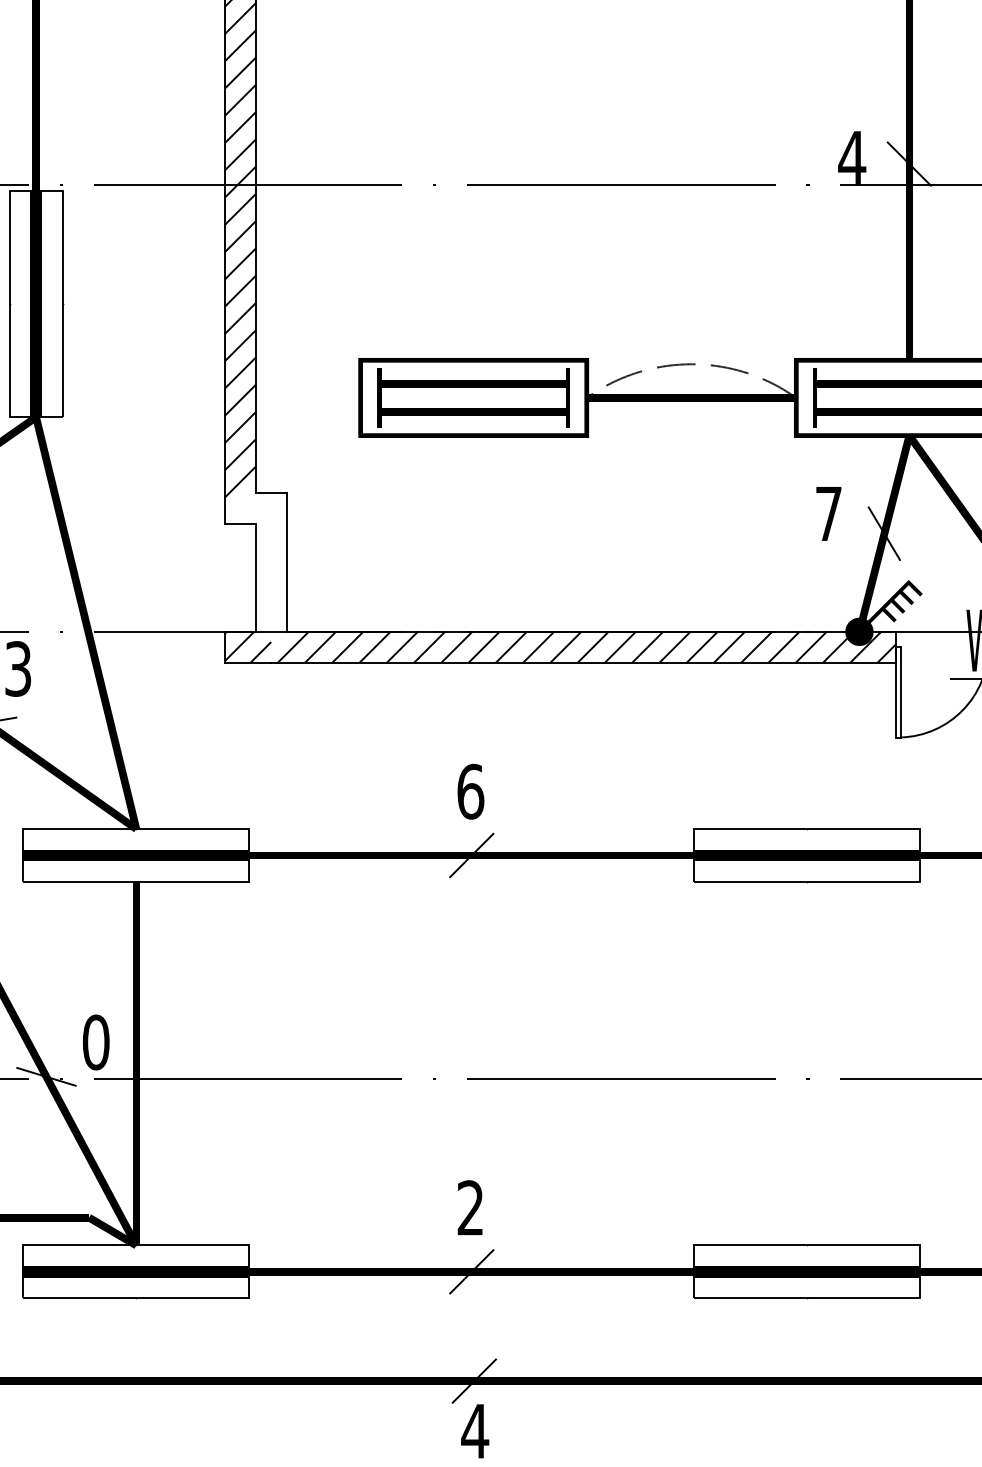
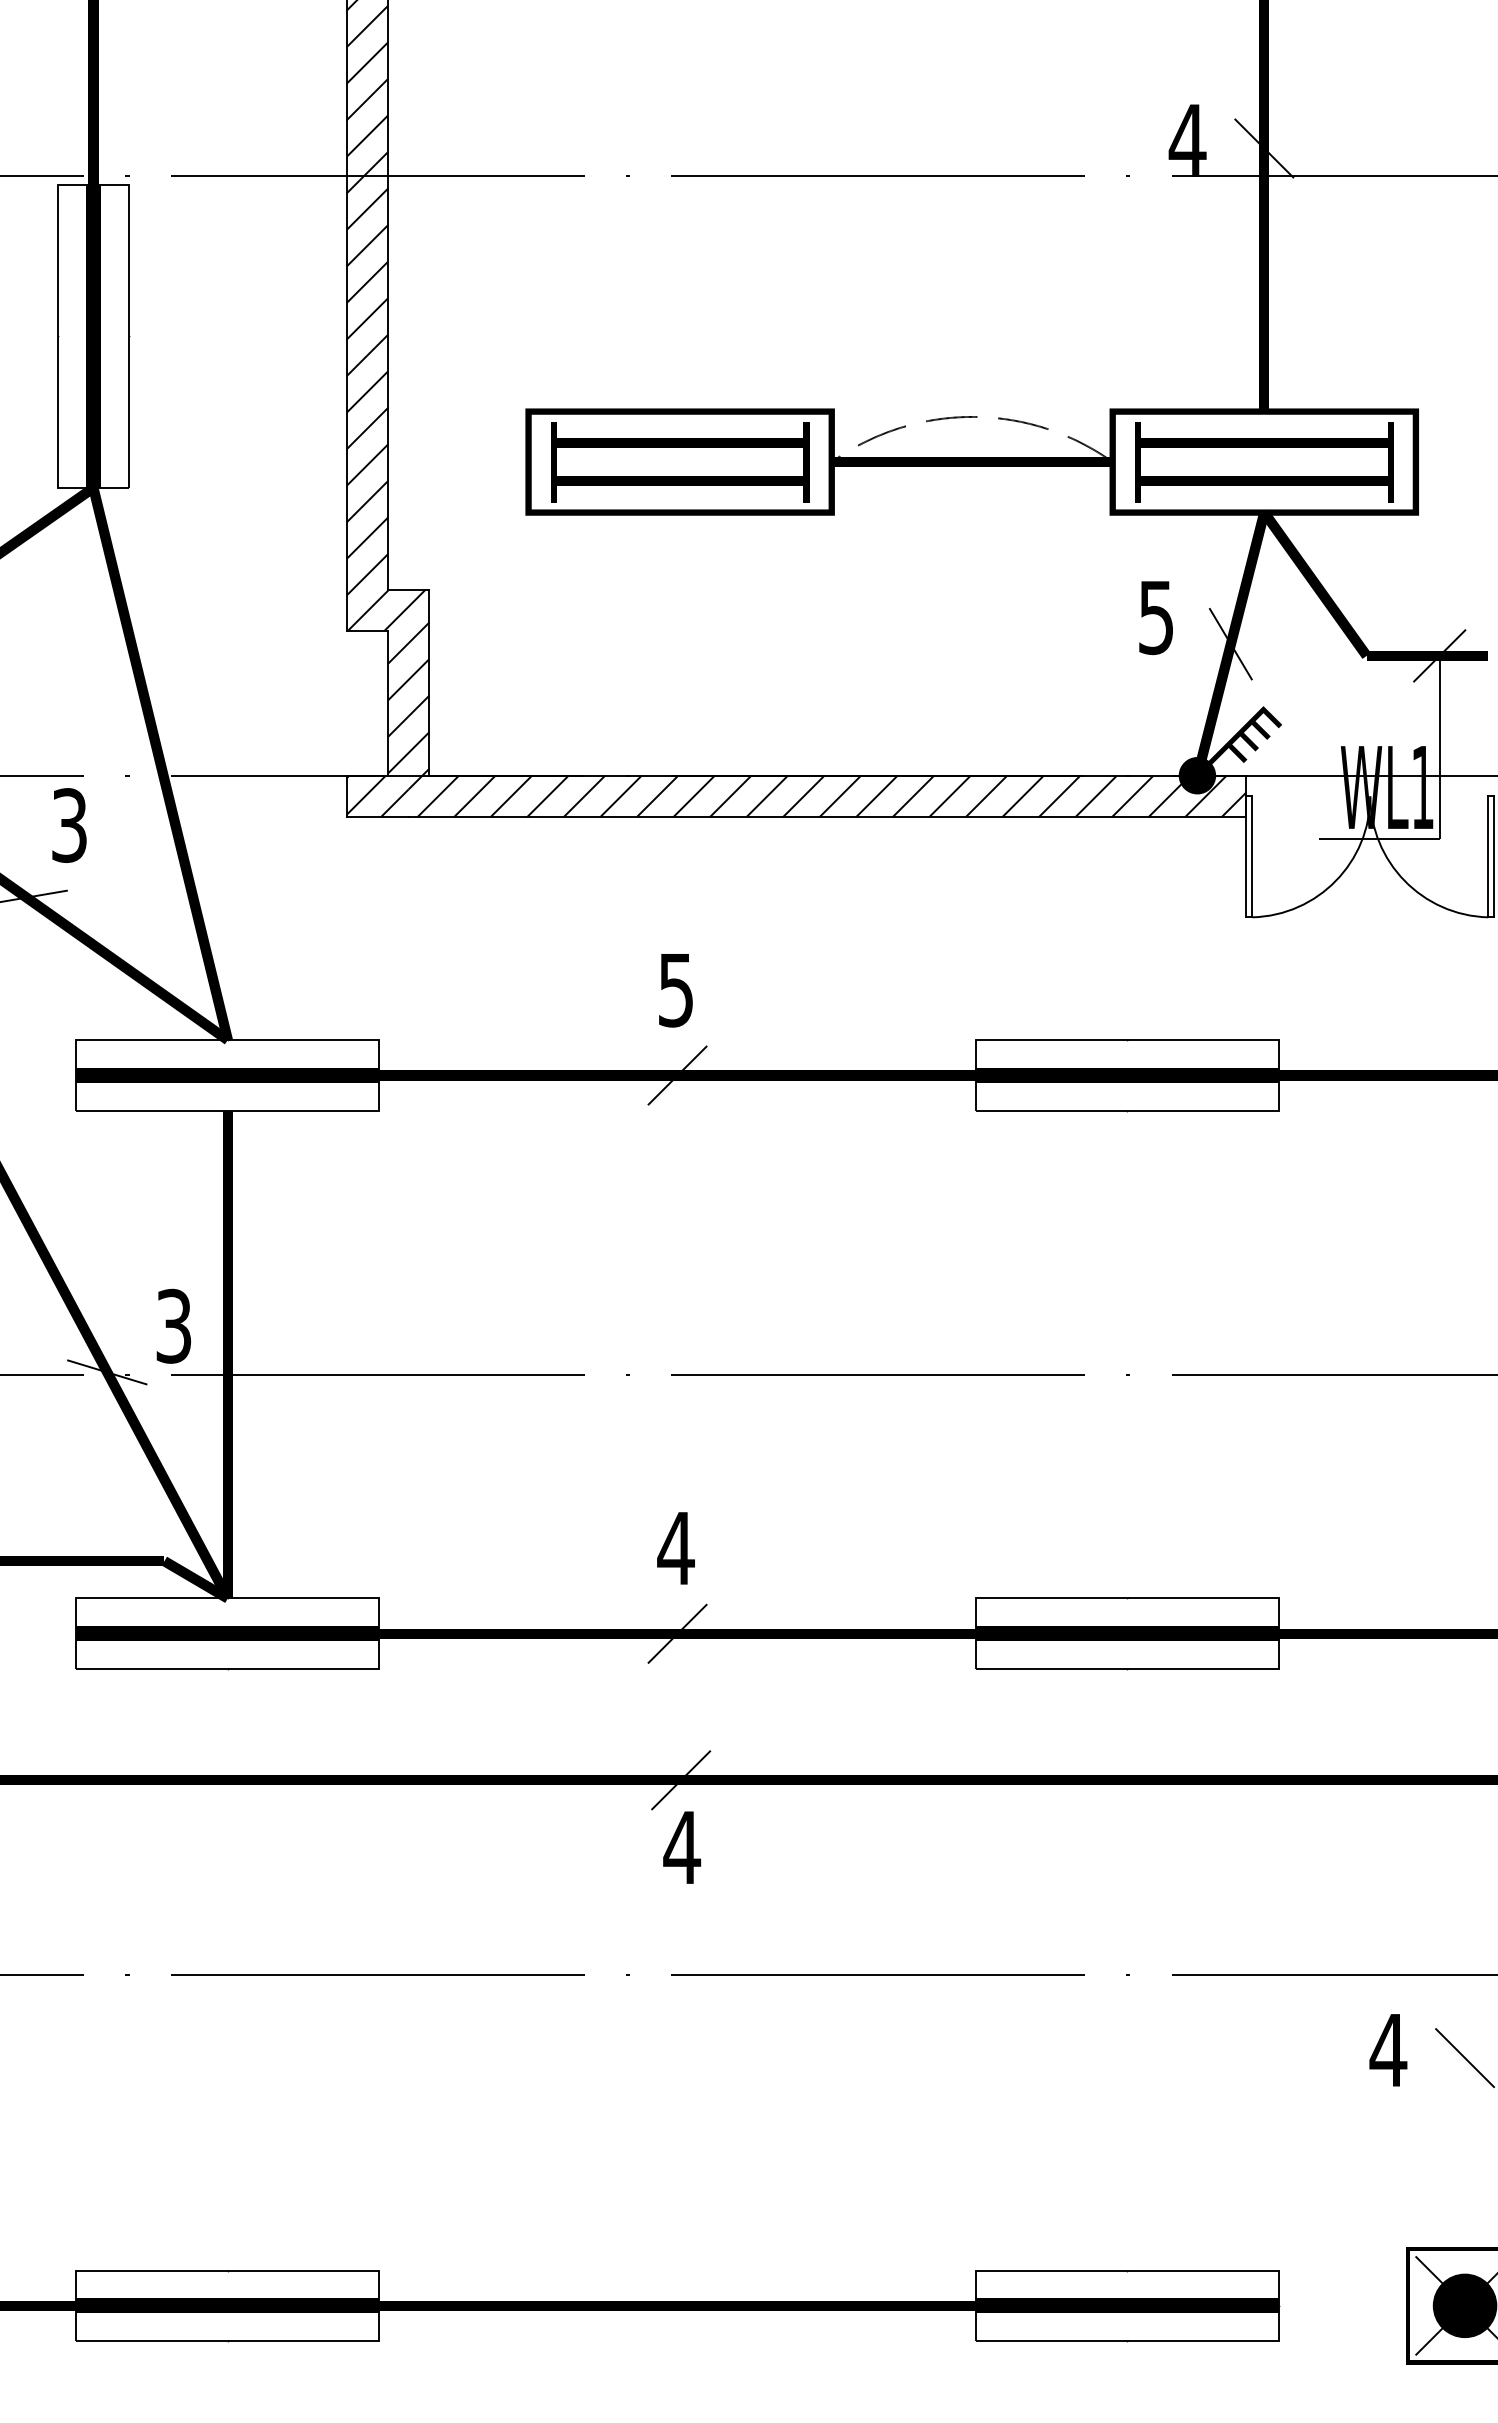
hatch: (254, 507) -> (386, 609), added
text: (828, 514) -> (1156, 618), 7 -> 5
hatch: (271, 579) -> (408, 705), added
text: (470, 791) -> (676, 989), 6 -> 5
text: (95, 1041) -> (173, 1325), 0 -> 3
text: (470, 1207) -> (675, 1547), 2 -> 4

